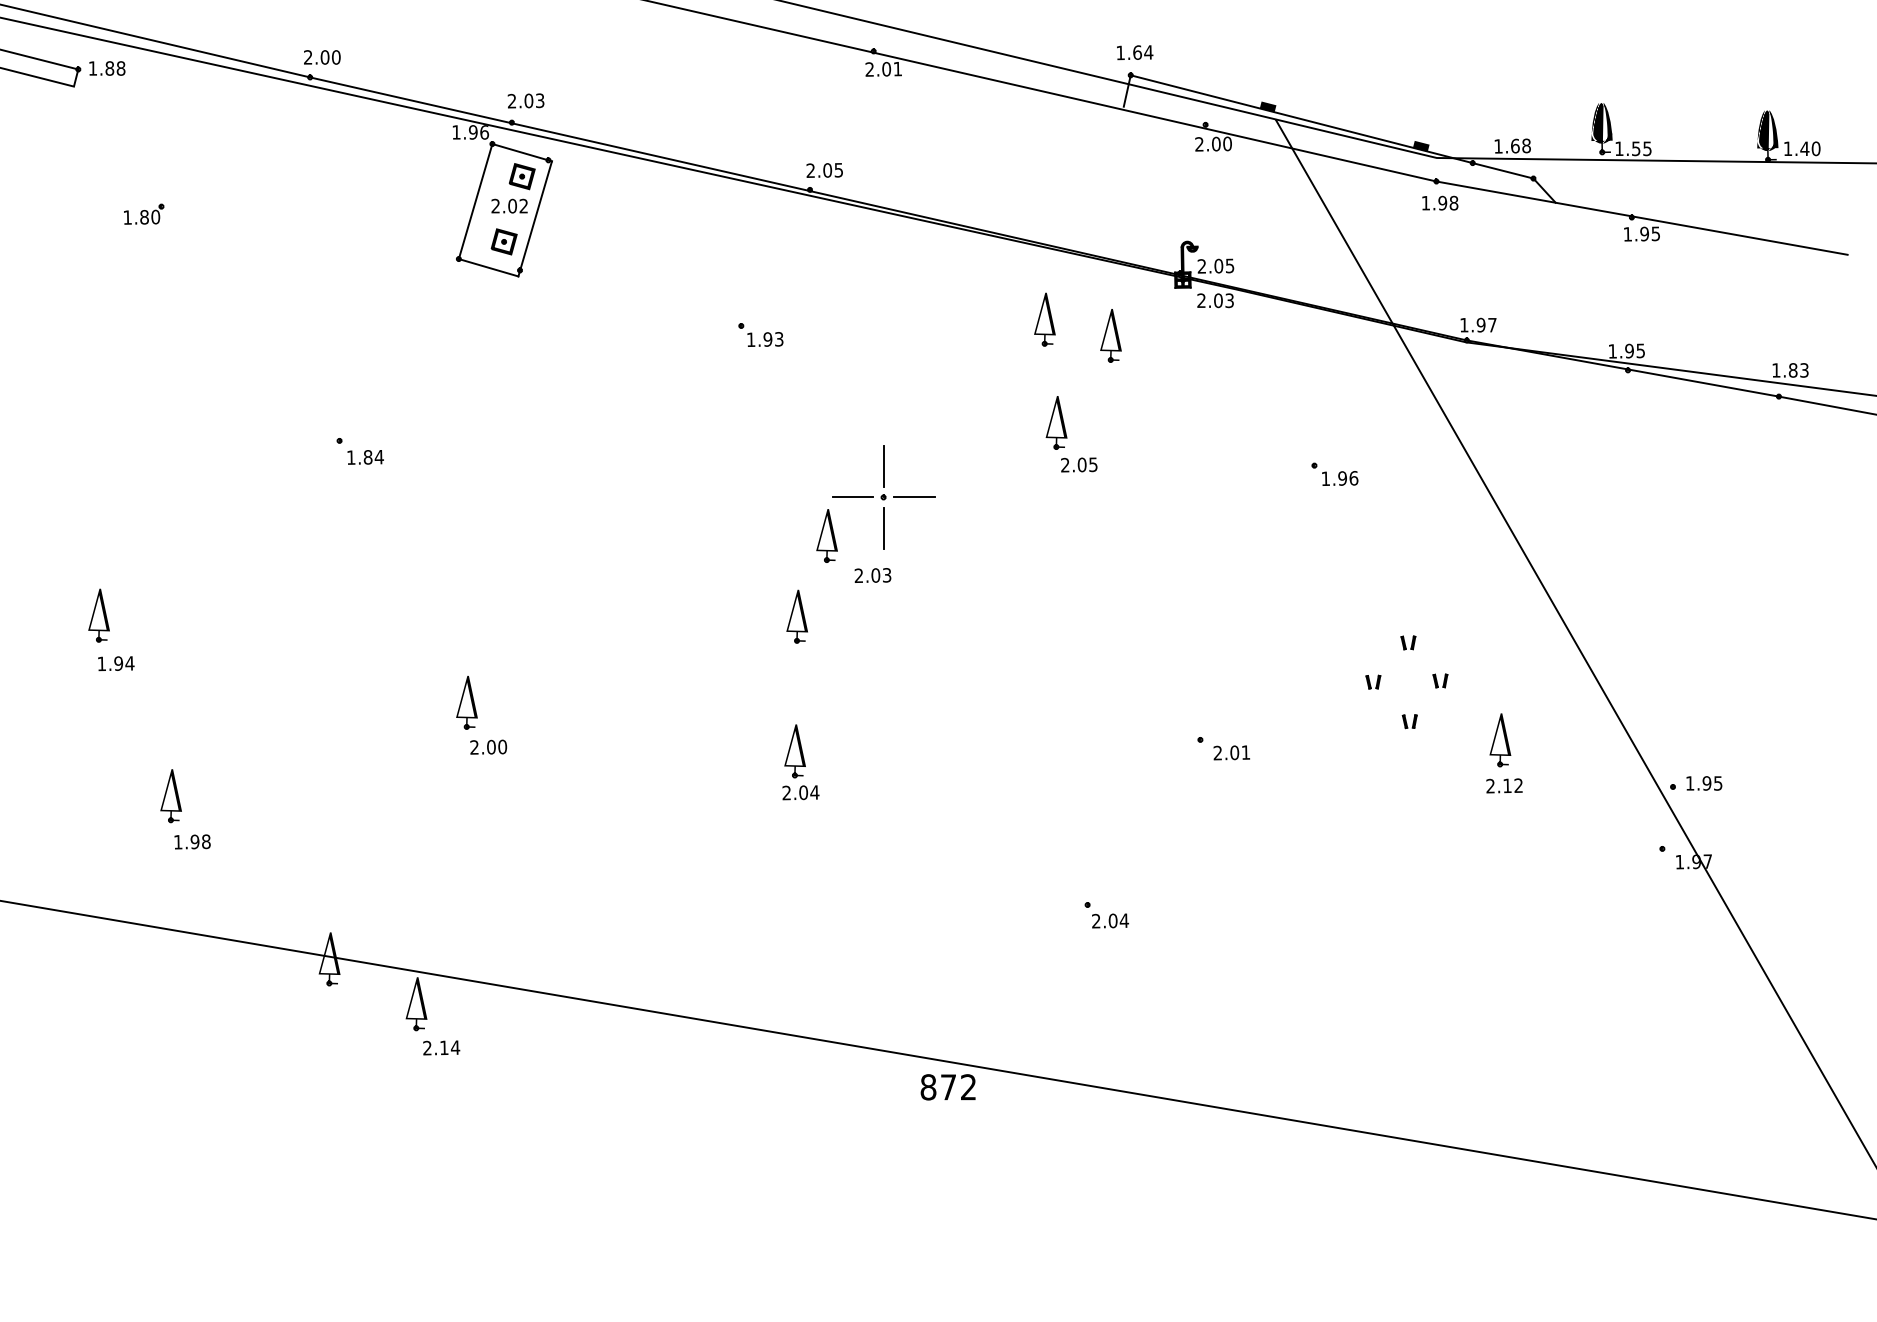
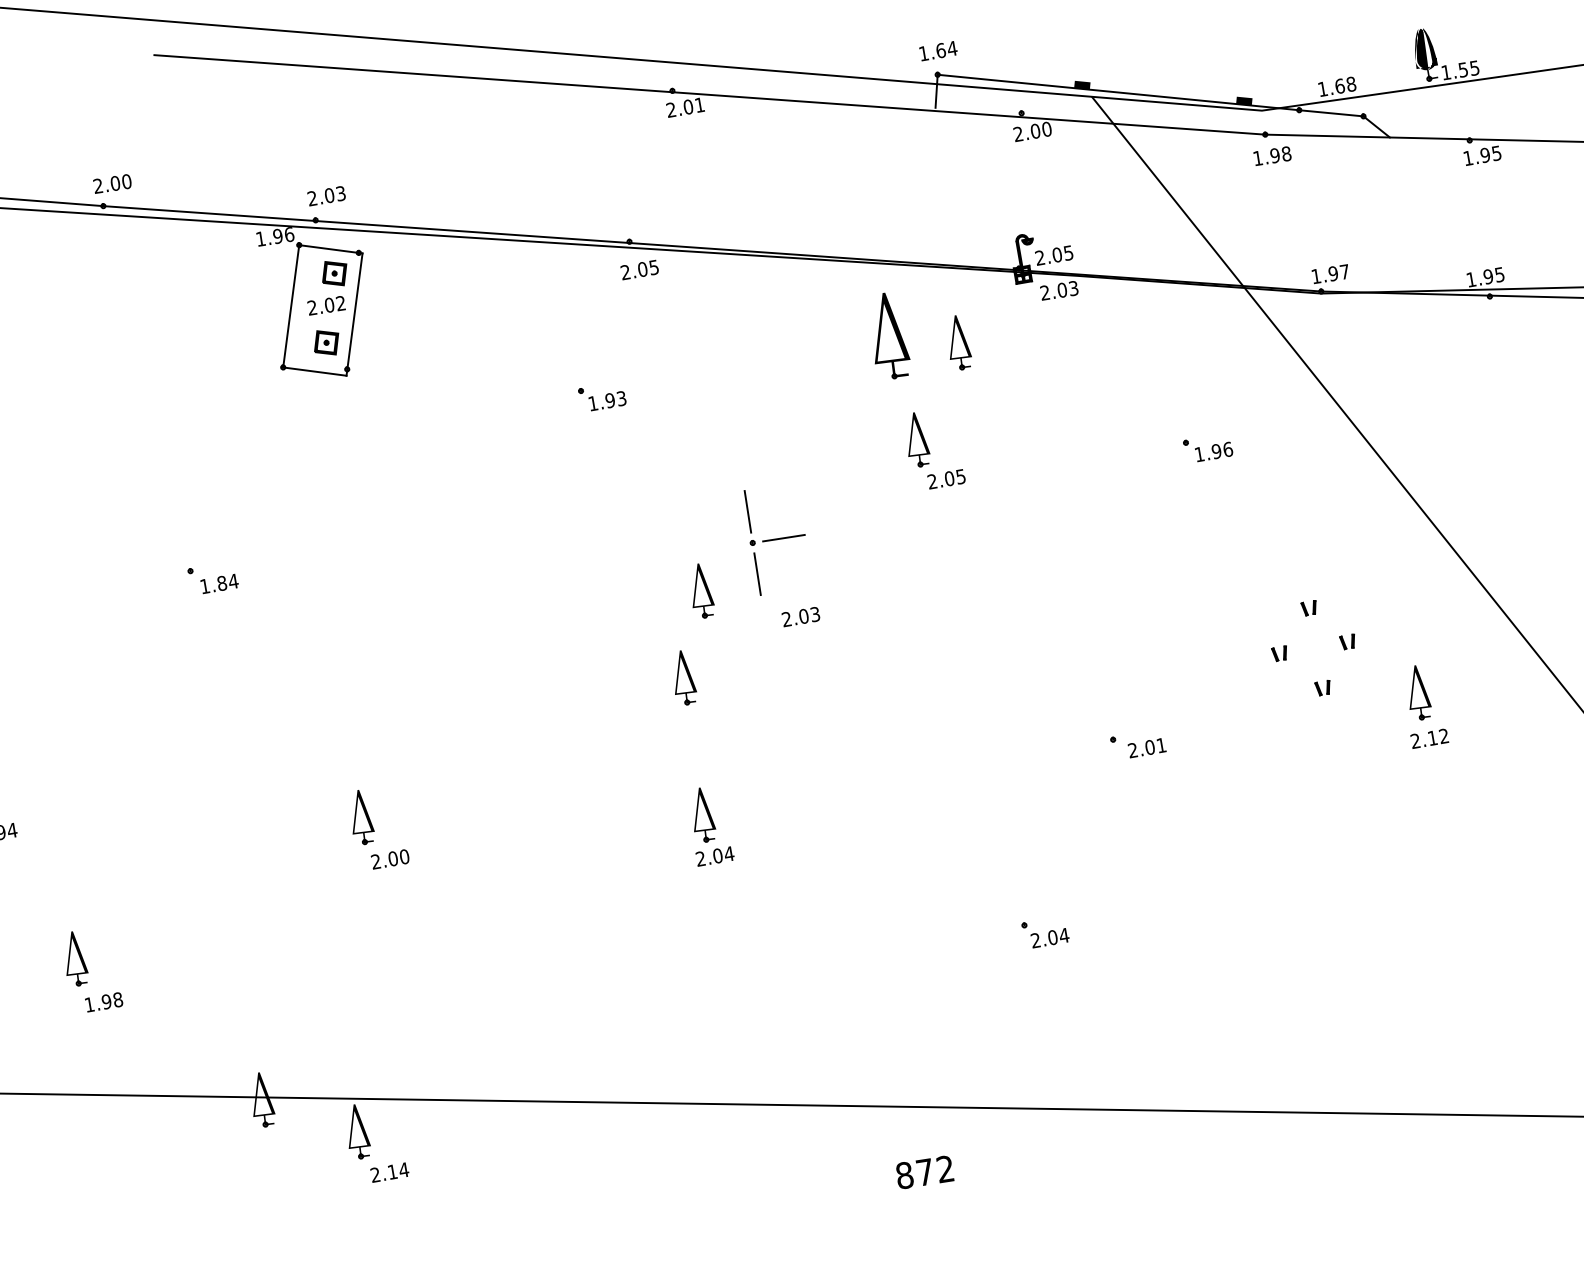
text: (824, 170) -> (639, 270), moved
part: (1044, 319) -> (888, 336), size x1.6
line: (852, 497) -> (721, 547), removed
text: (872, 575) -> (800, 616), moved
text: (947, 1087) -> (924, 1172), moved

